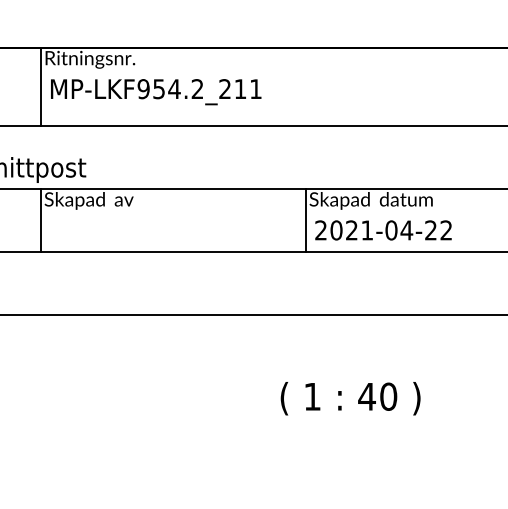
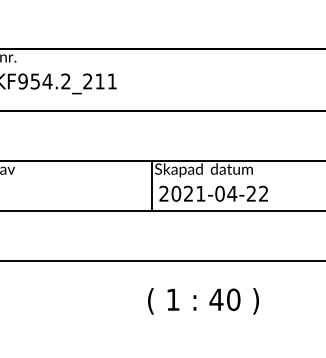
text: (350, 398) -> (203, 301), moved

